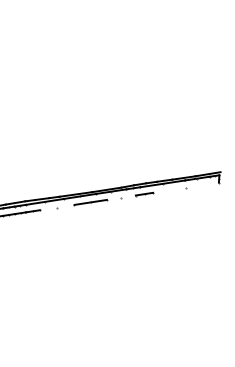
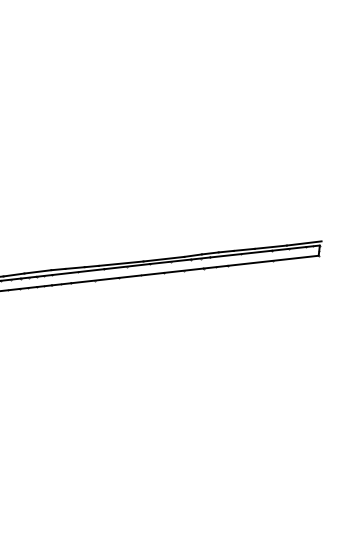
line: (186, 187) -> (273, 260), added
line: (121, 197) -> (183, 270), added
line: (56, 207) -> (94, 280), added

